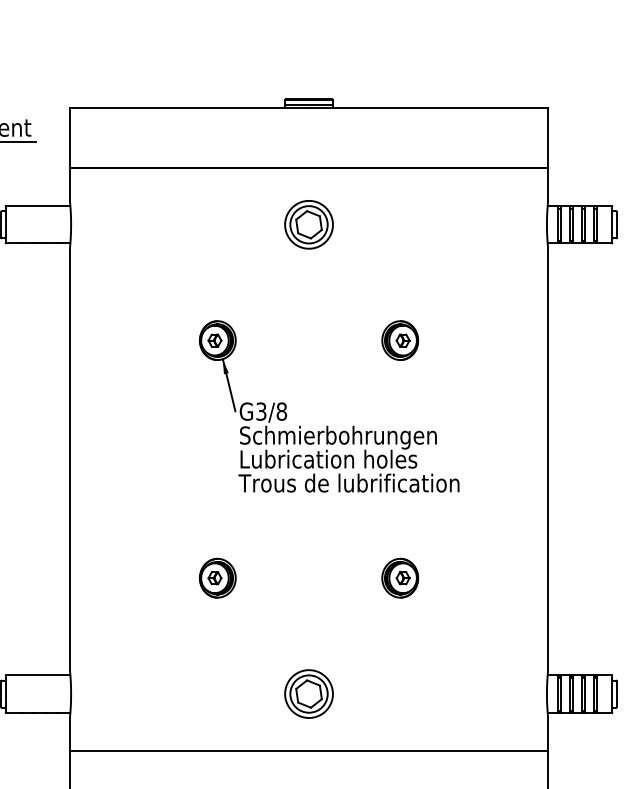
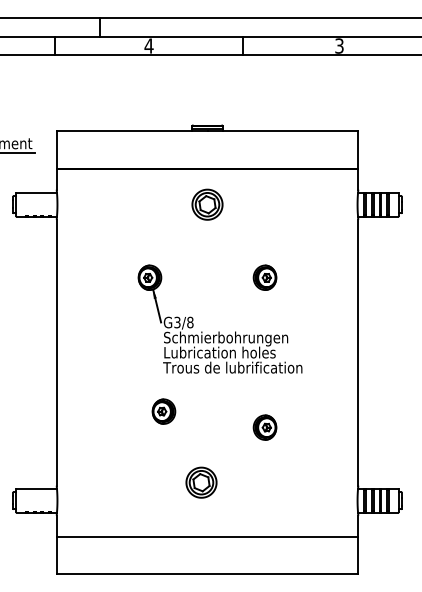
part: (217, 577) -> (163, 411), moved
part: (309, 693) -> (201, 482), moved

